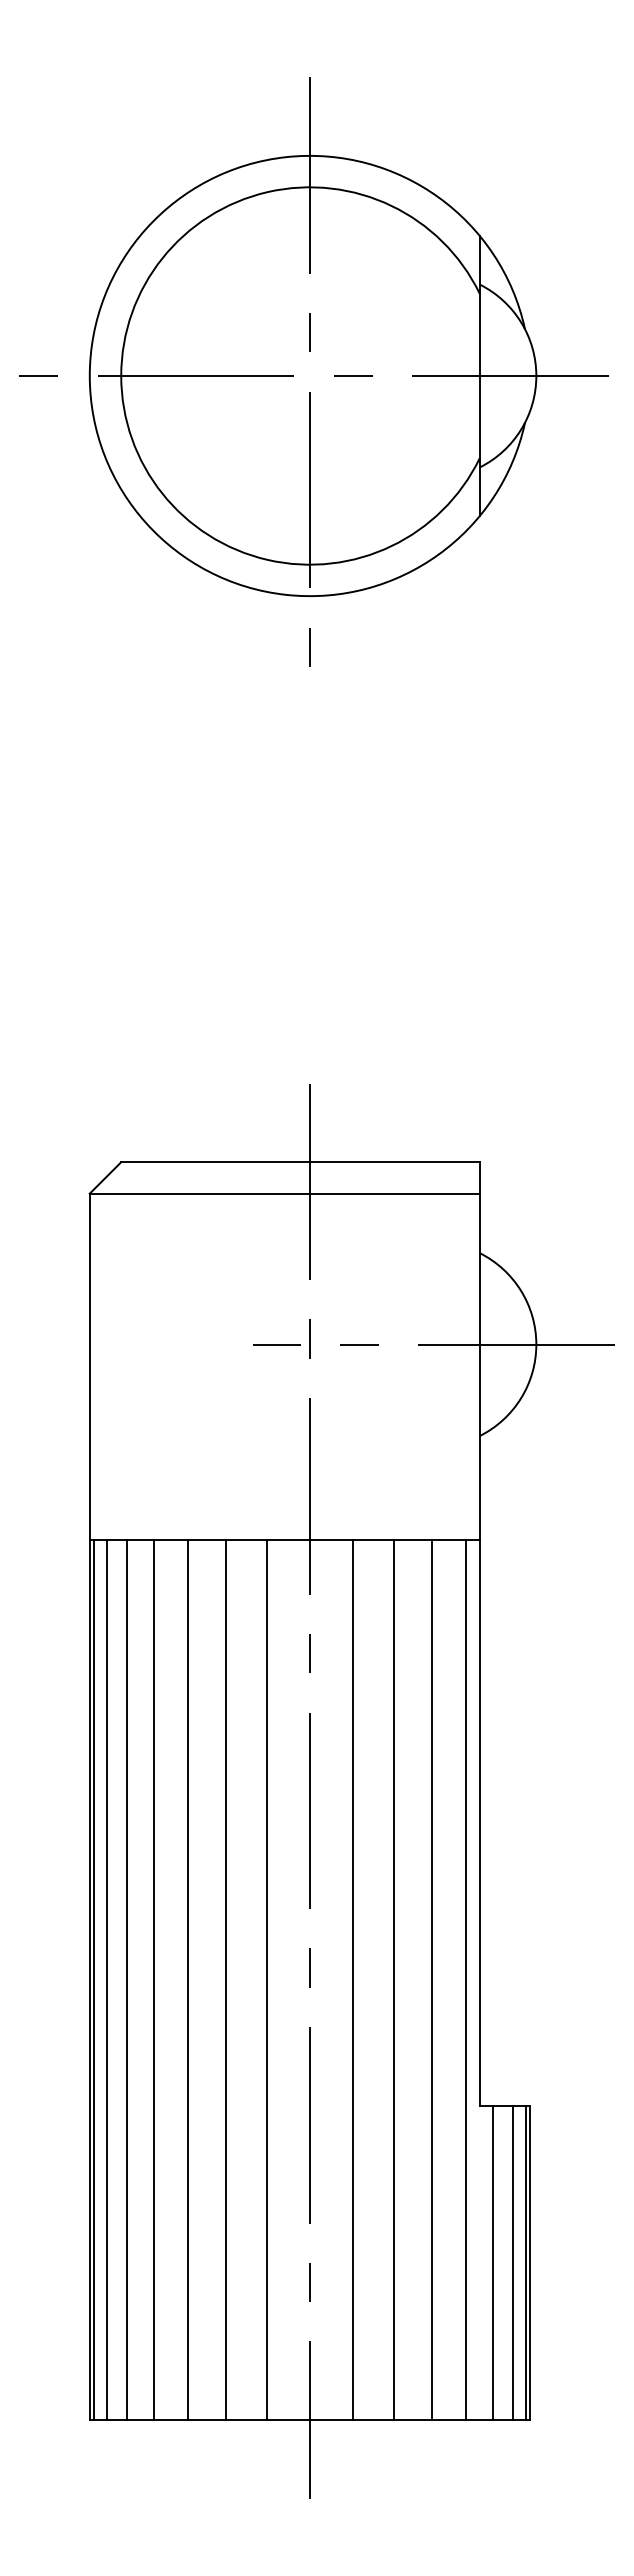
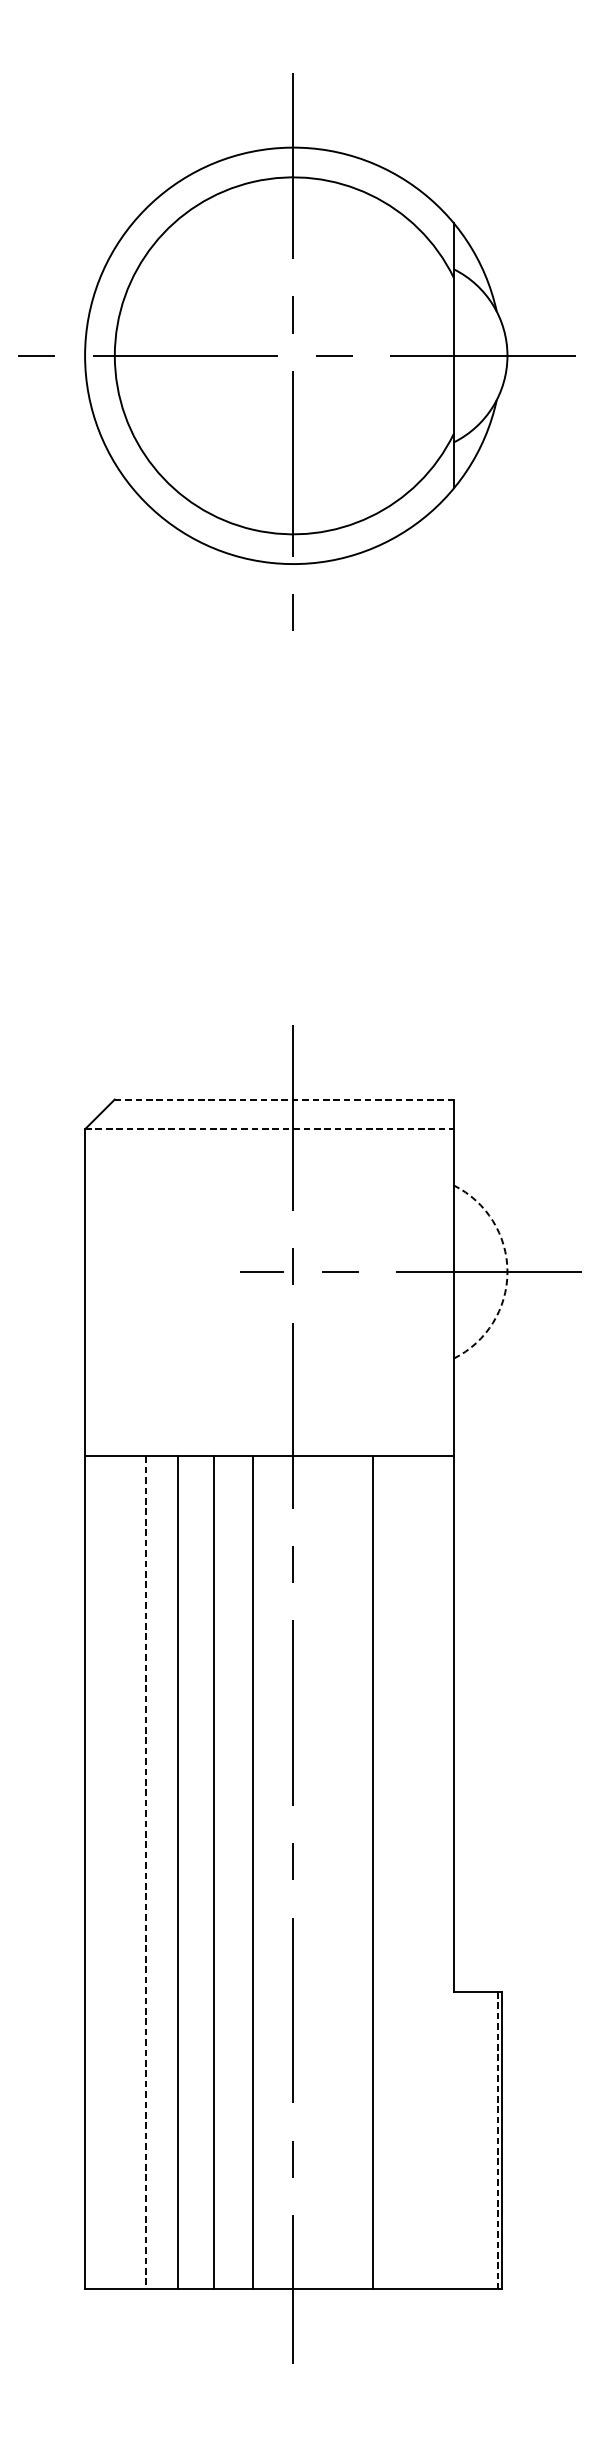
line: (300, 1162) -> (284, 1099), solid -> dashed
line: (284, 1193) -> (269, 1129), solid -> dashed
arc: (536, 1344) -> (507, 1271), solid -> dashed
line: (94, 1979) -> (89, 1872), removed
line: (106, 1979) -> (100, 1872), removed
line: (126, 1979) -> (119, 1872), removed
line: (352, 1979) -> (333, 1872), removed
line: (432, 1979) -> (409, 1872), removed
line: (465, 1979) -> (440, 1872), removed
line: (154, 1980) -> (146, 1873), solid -> dashed
line: (492, 2262) -> (466, 2140), removed
line: (513, 2262) -> (485, 2140), removed
line: (525, 2263) -> (497, 2141), solid -> dashed

